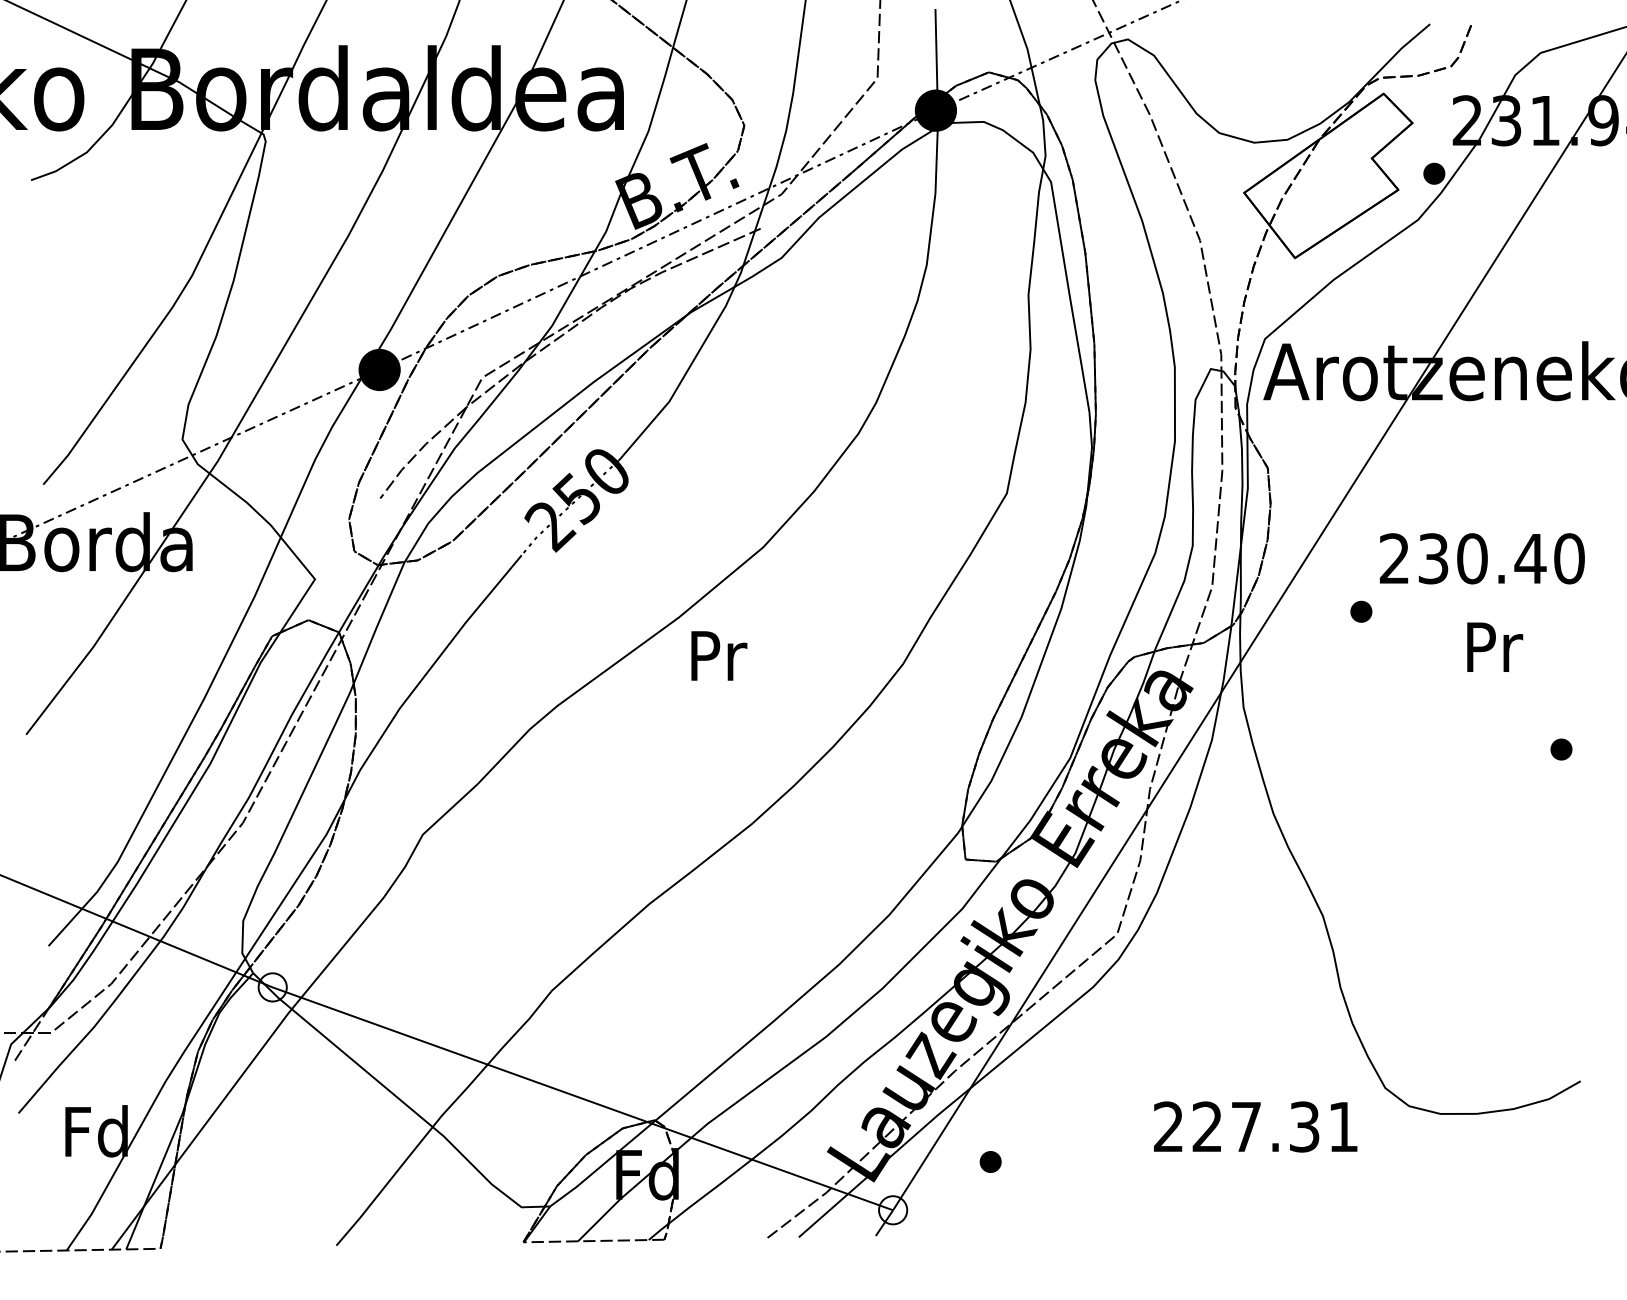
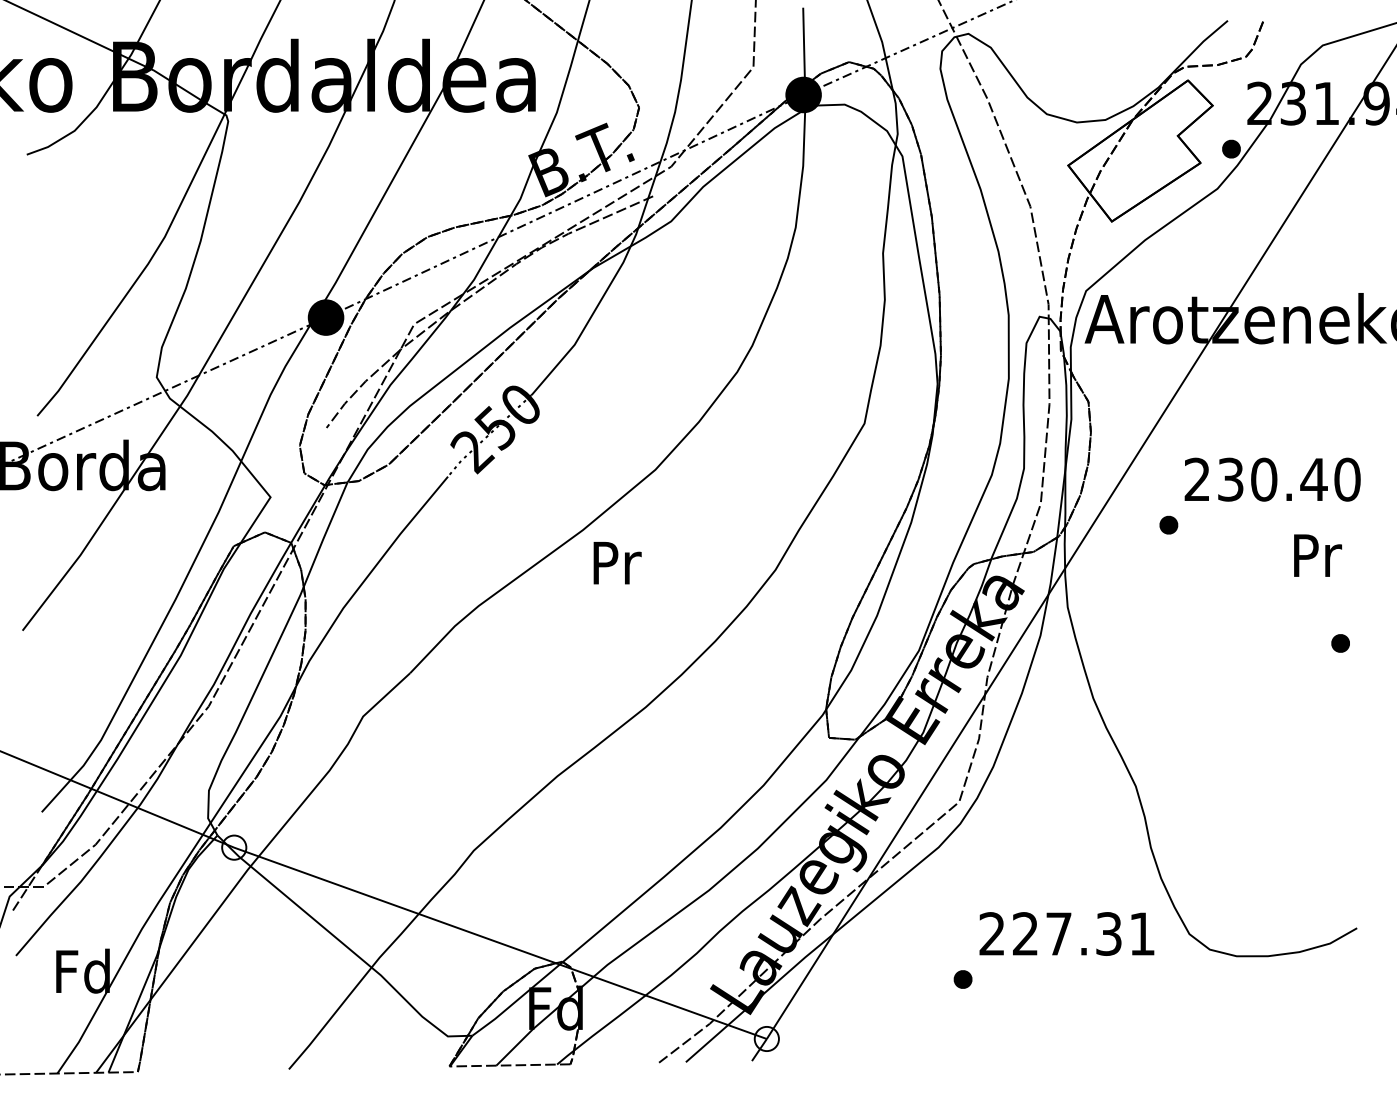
text: (1495, 646) -> (1318, 554), moved
text: (1255, 1126) -> (1066, 933), moved
part: (990, 1161) -> (962, 979), moved

